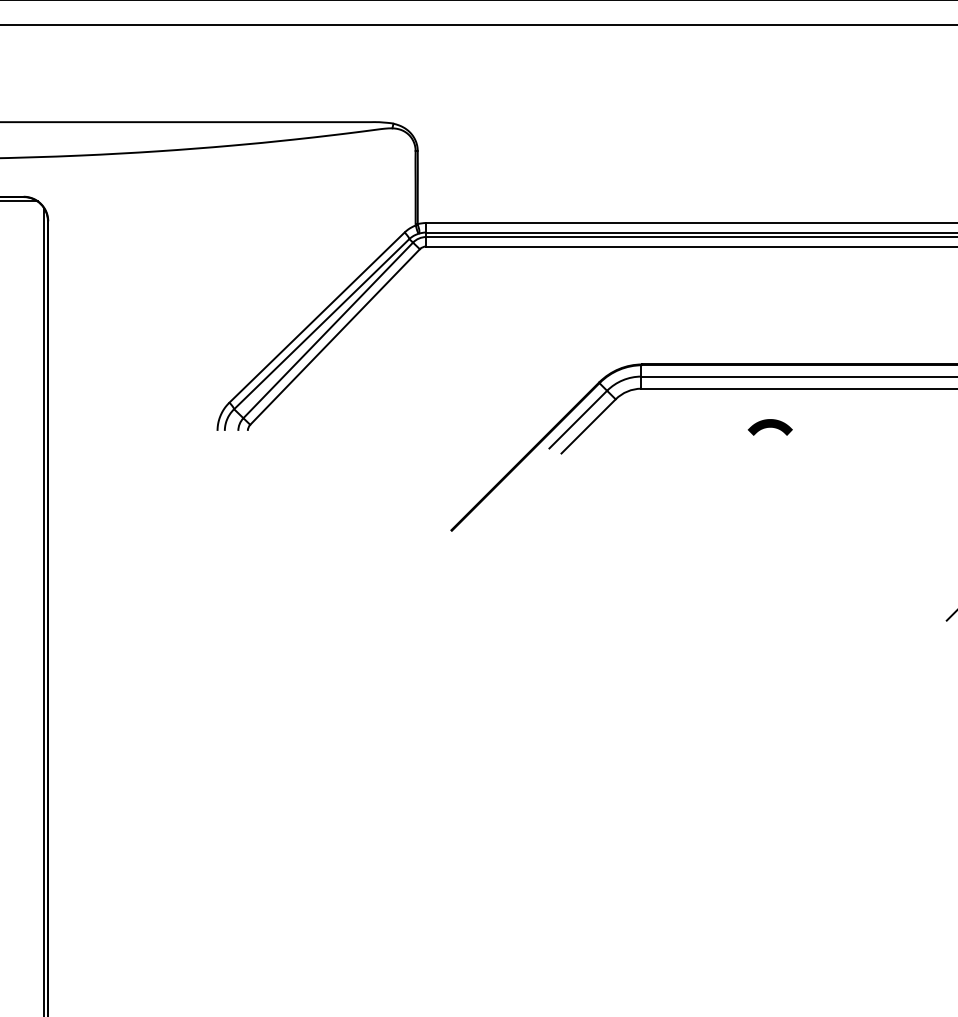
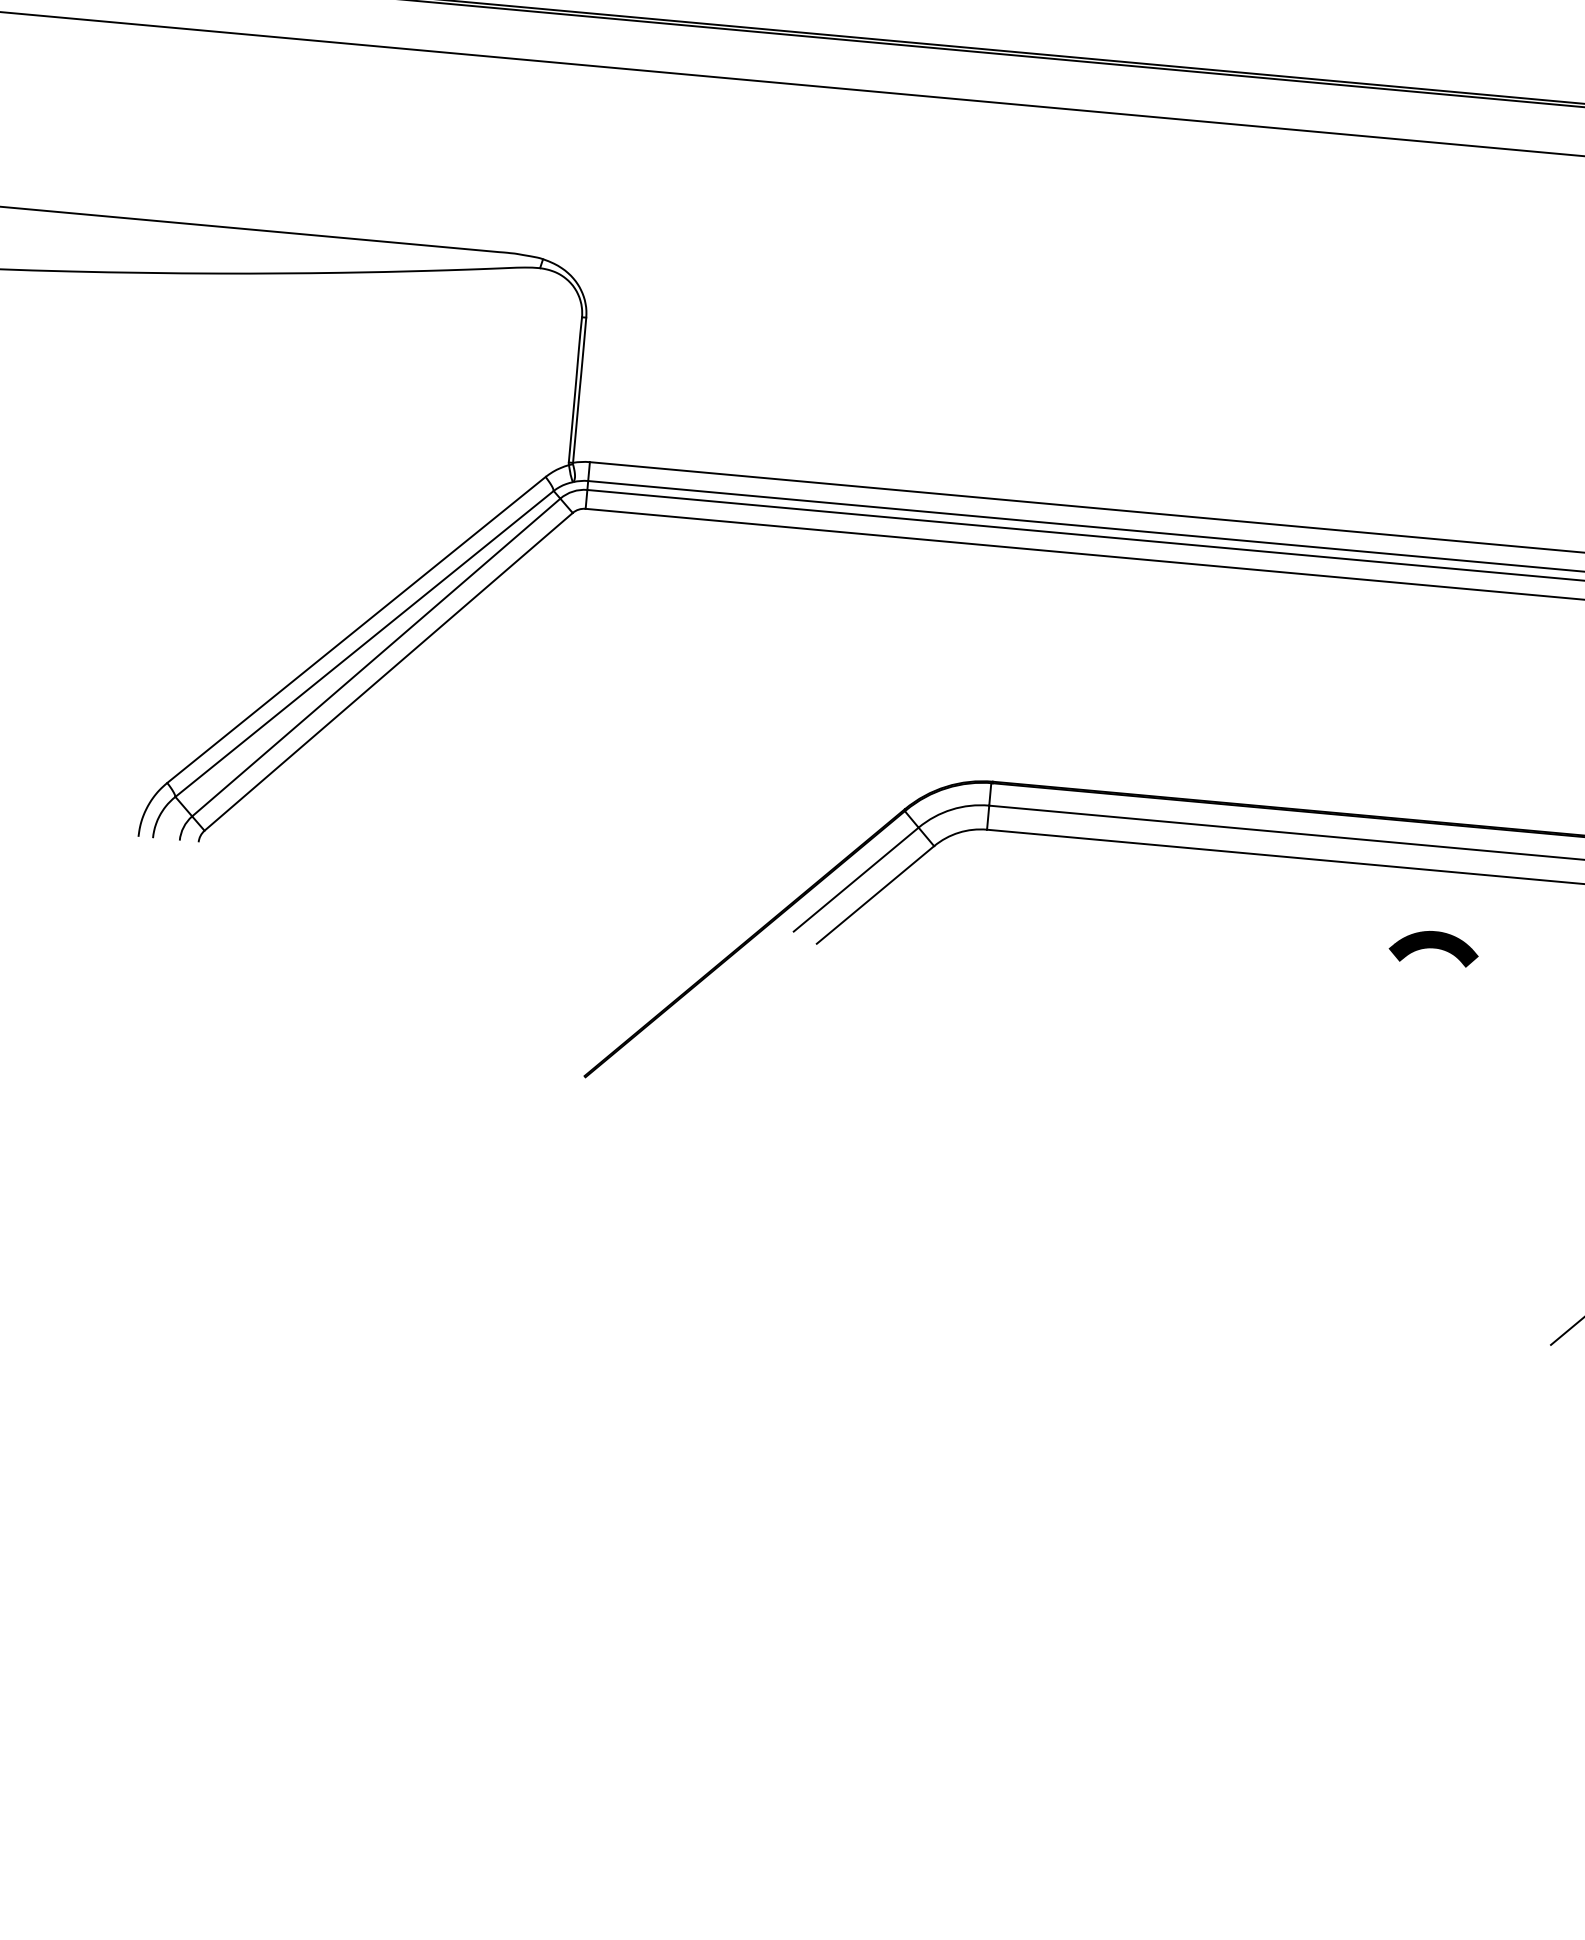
curve: (769, 427) -> (1432, 947), moved

